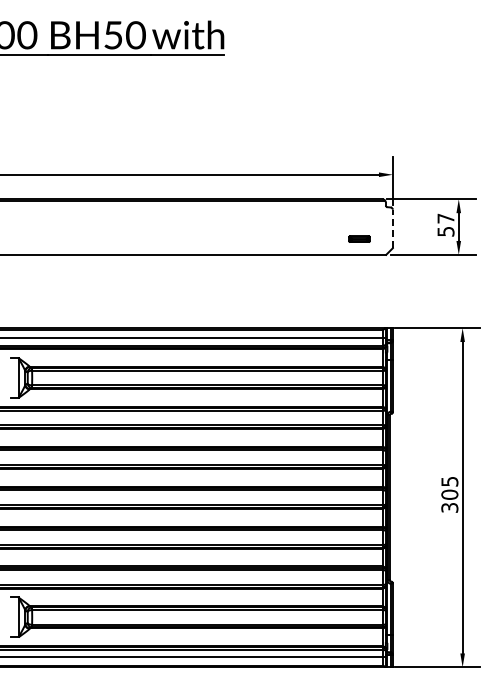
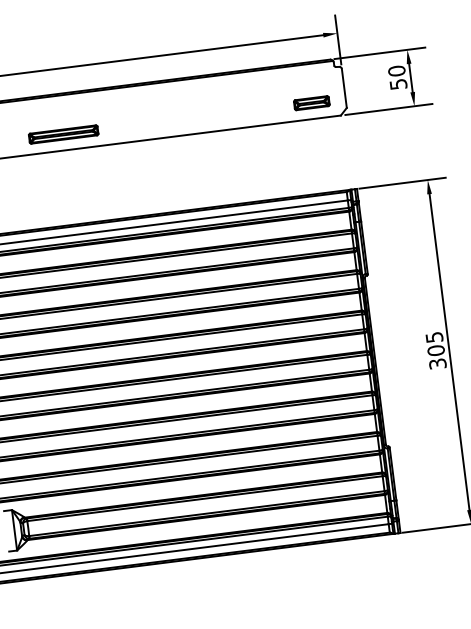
text: (445, 218) -> (396, 71), 57 -> 50
line: (392, 228) -> (343, 87), dashed -> solid
part: (114, 238) -> (63, 133), added
part: (359, 238) -> (311, 102), size x1.67

